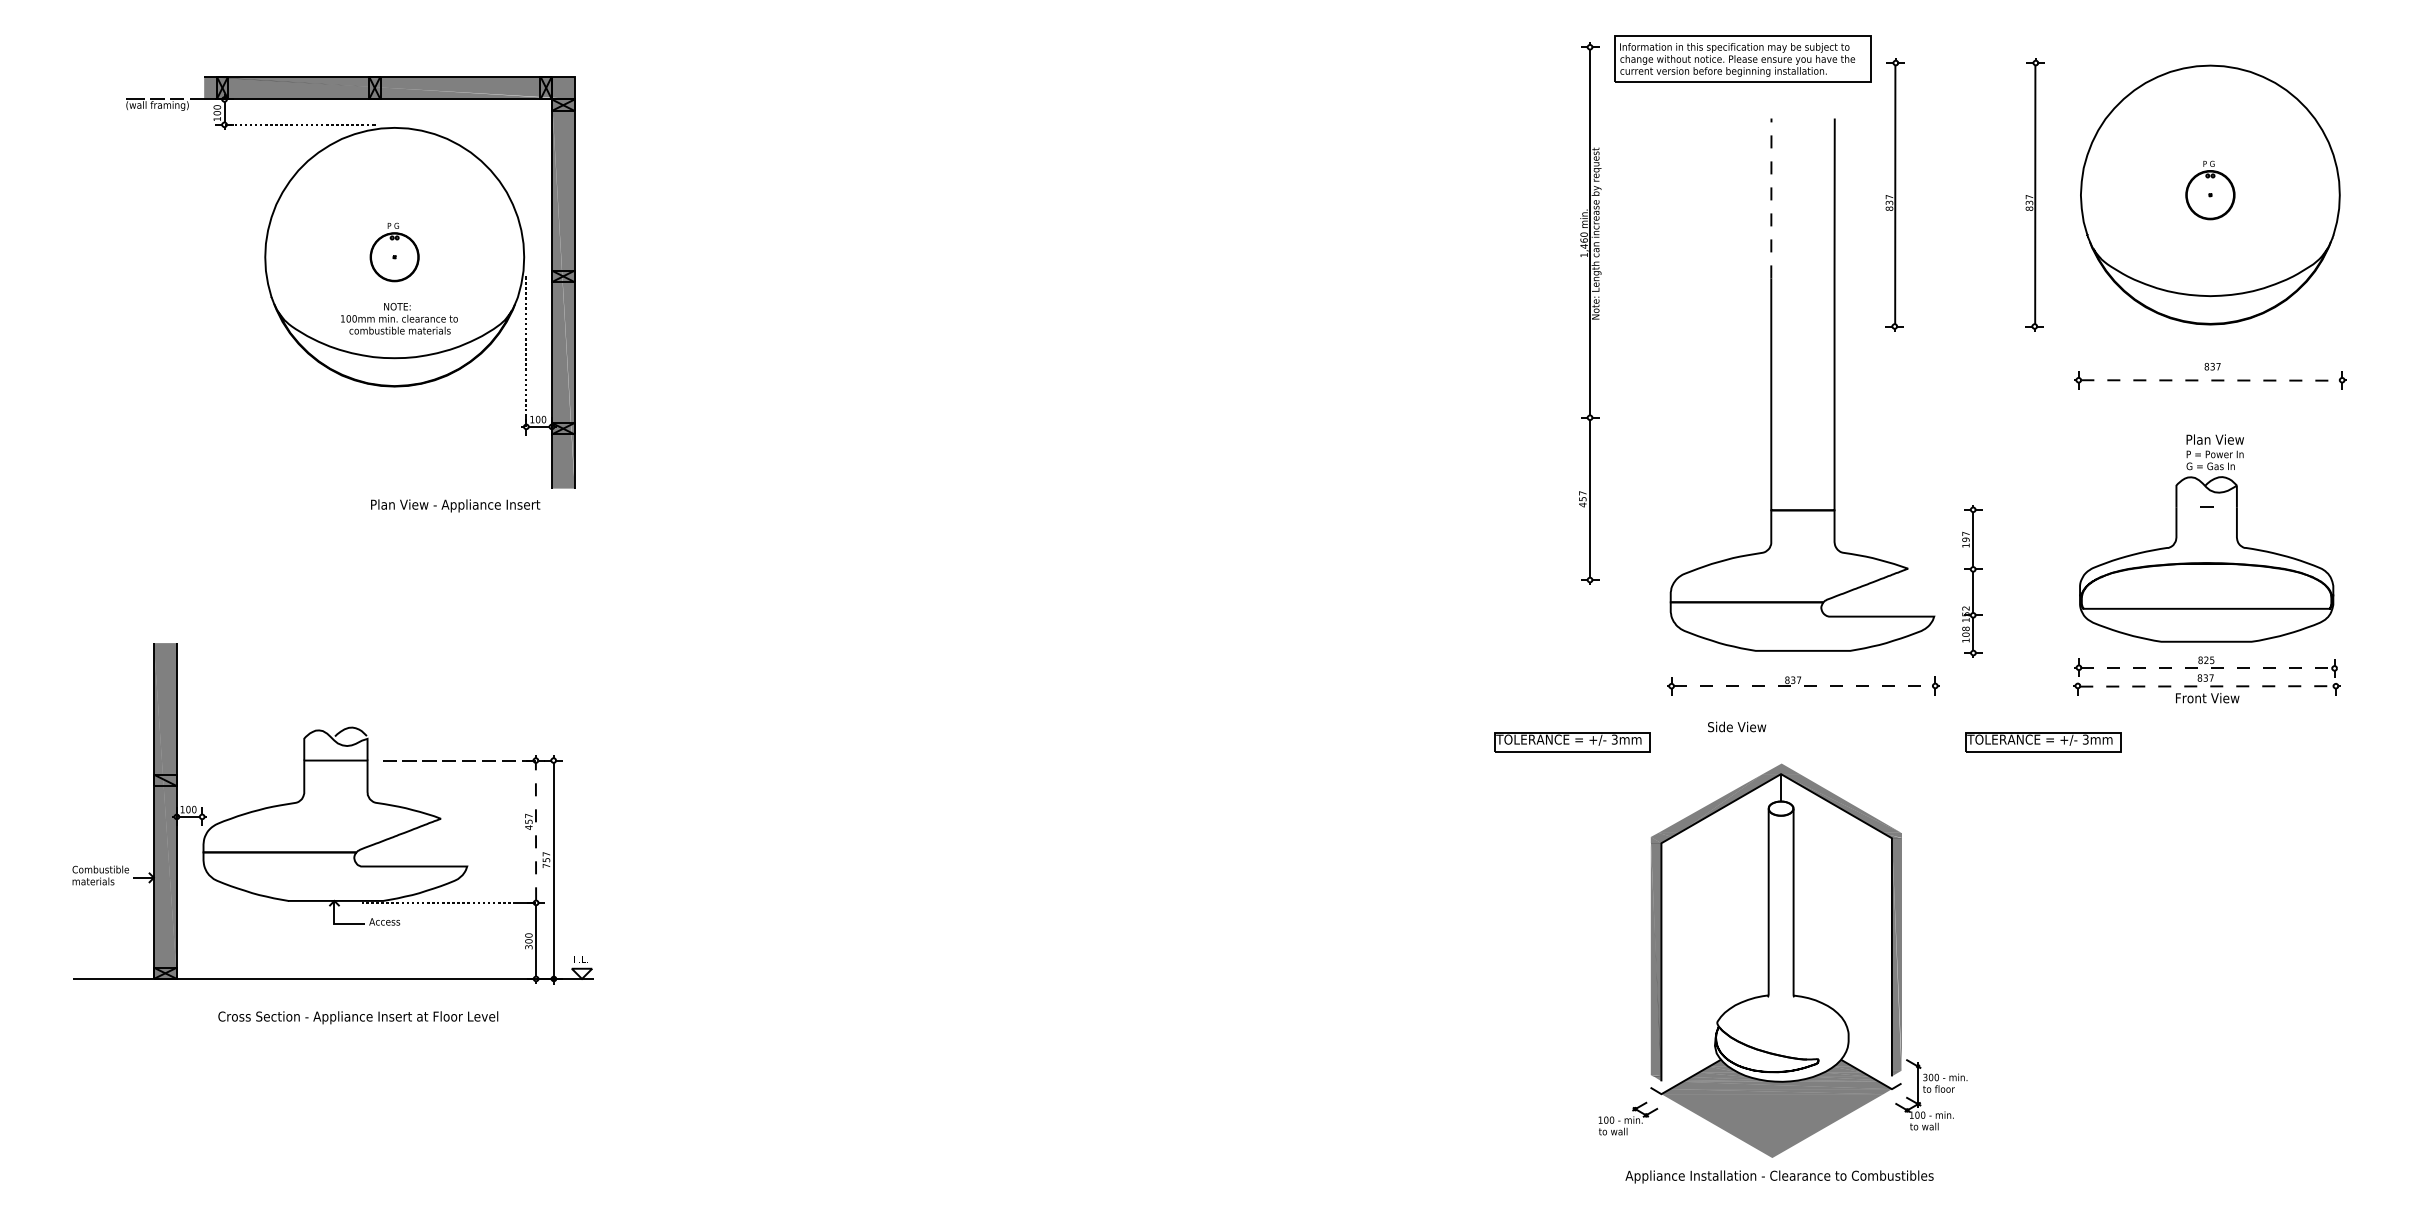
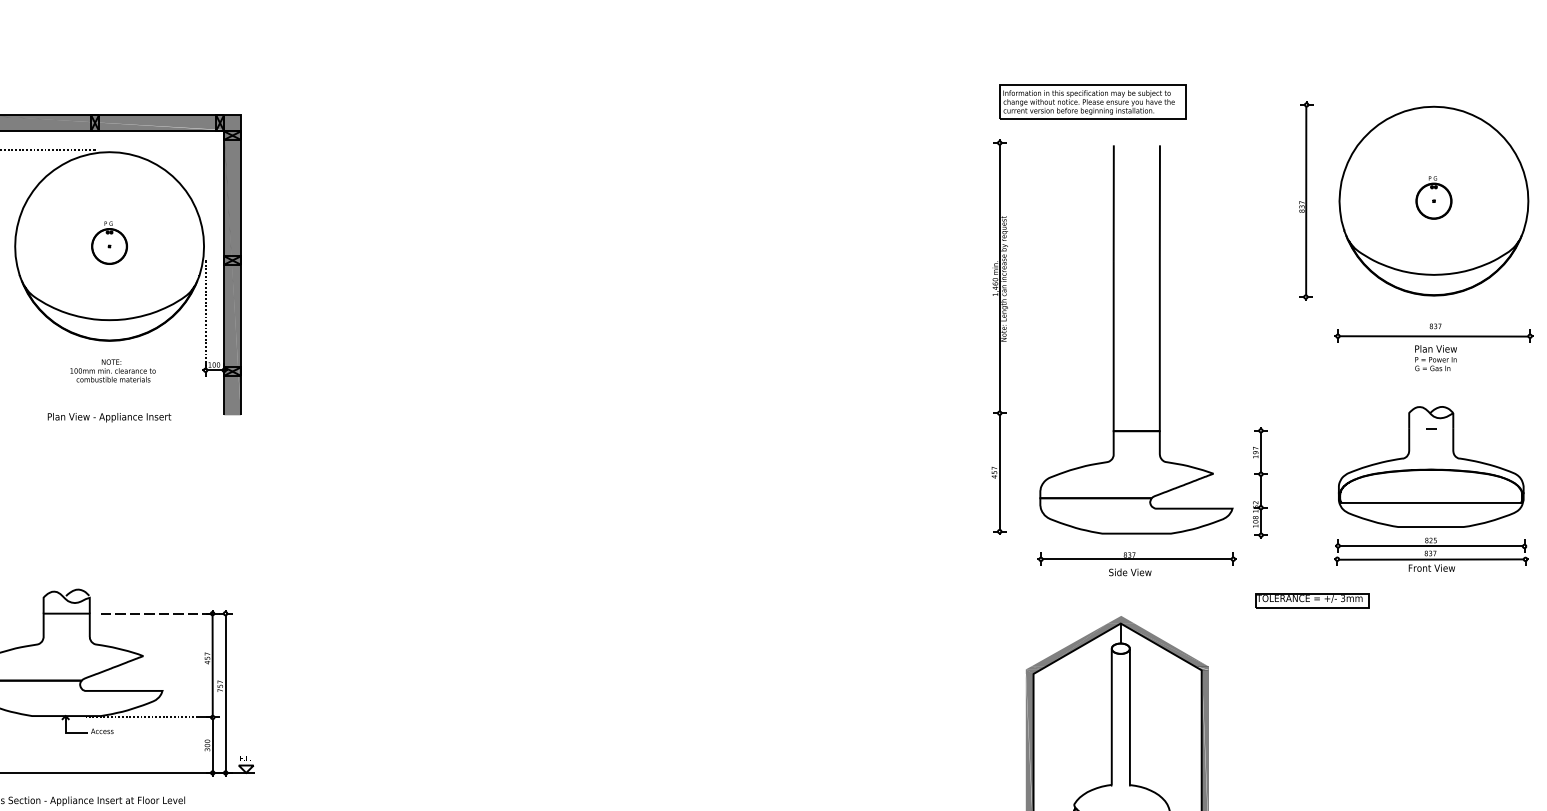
part: (1894, 194) -> (1203, 200), removed
line: (1771, 198) -> (1113, 203), dashed -> solid
part: (1590, 313) -> (1000, 337), moved
text: (399, 318) -> (113, 370), moved
line: (2210, 380) -> (1434, 336), dashed -> solid
text: (2214, 452) -> (1435, 358), moved
text: (455, 505) -> (109, 417), moved
line: (2207, 668) -> (1431, 546), dashed -> solid
line: (1803, 686) -> (1137, 559), dashed -> solid
line: (2206, 686) -> (1431, 559), dashed -> solid
text: (1737, 726) -> (1130, 572), moved
part: (1572, 742) -> (968, 600), removed
line: (536, 831) -> (213, 665), dashed -> solid

